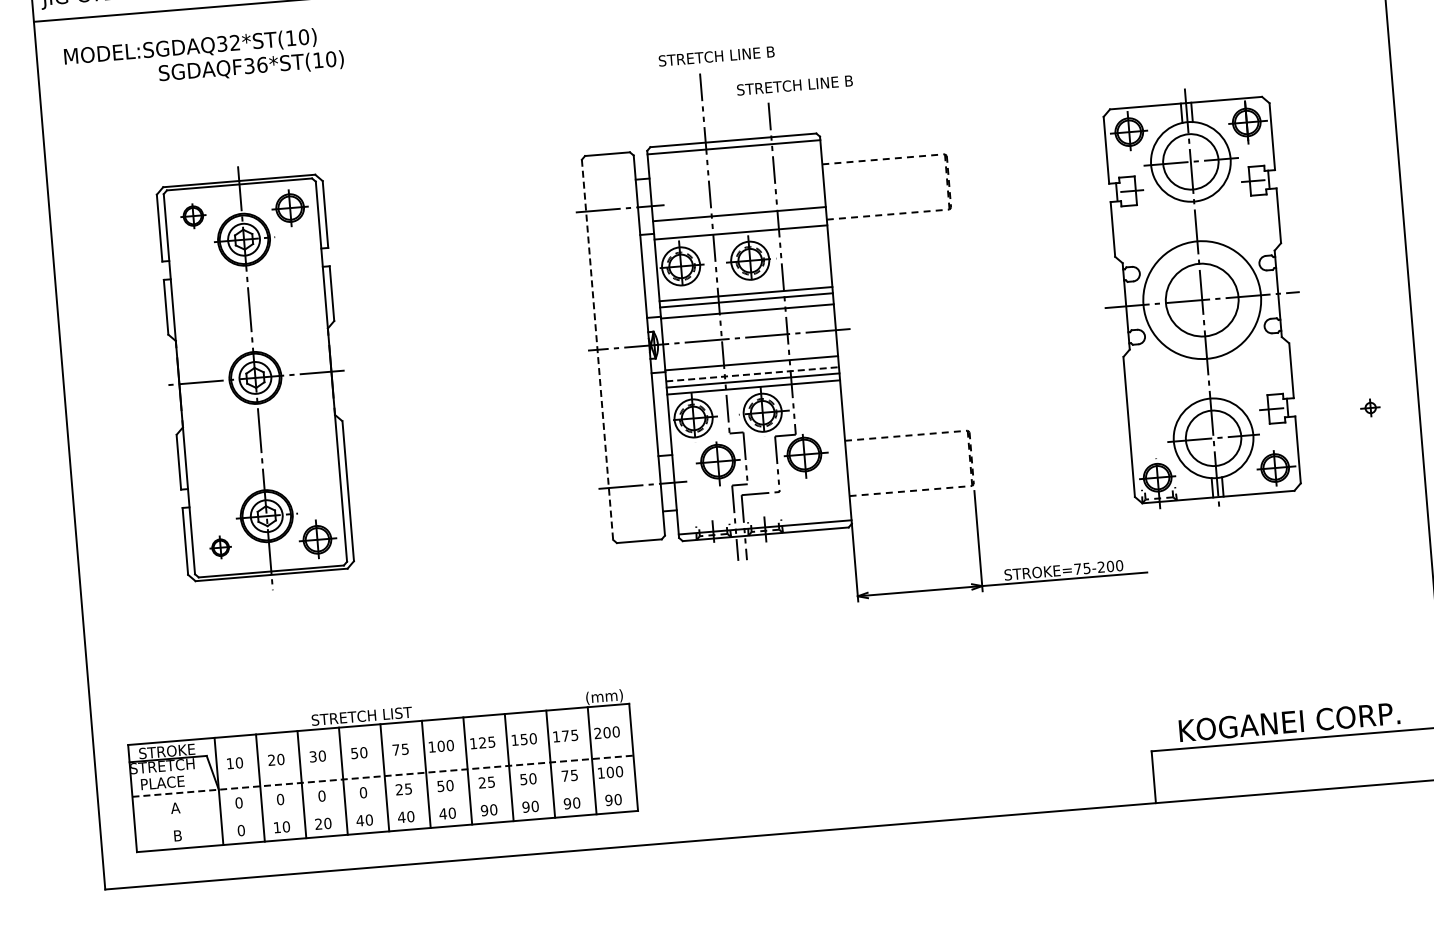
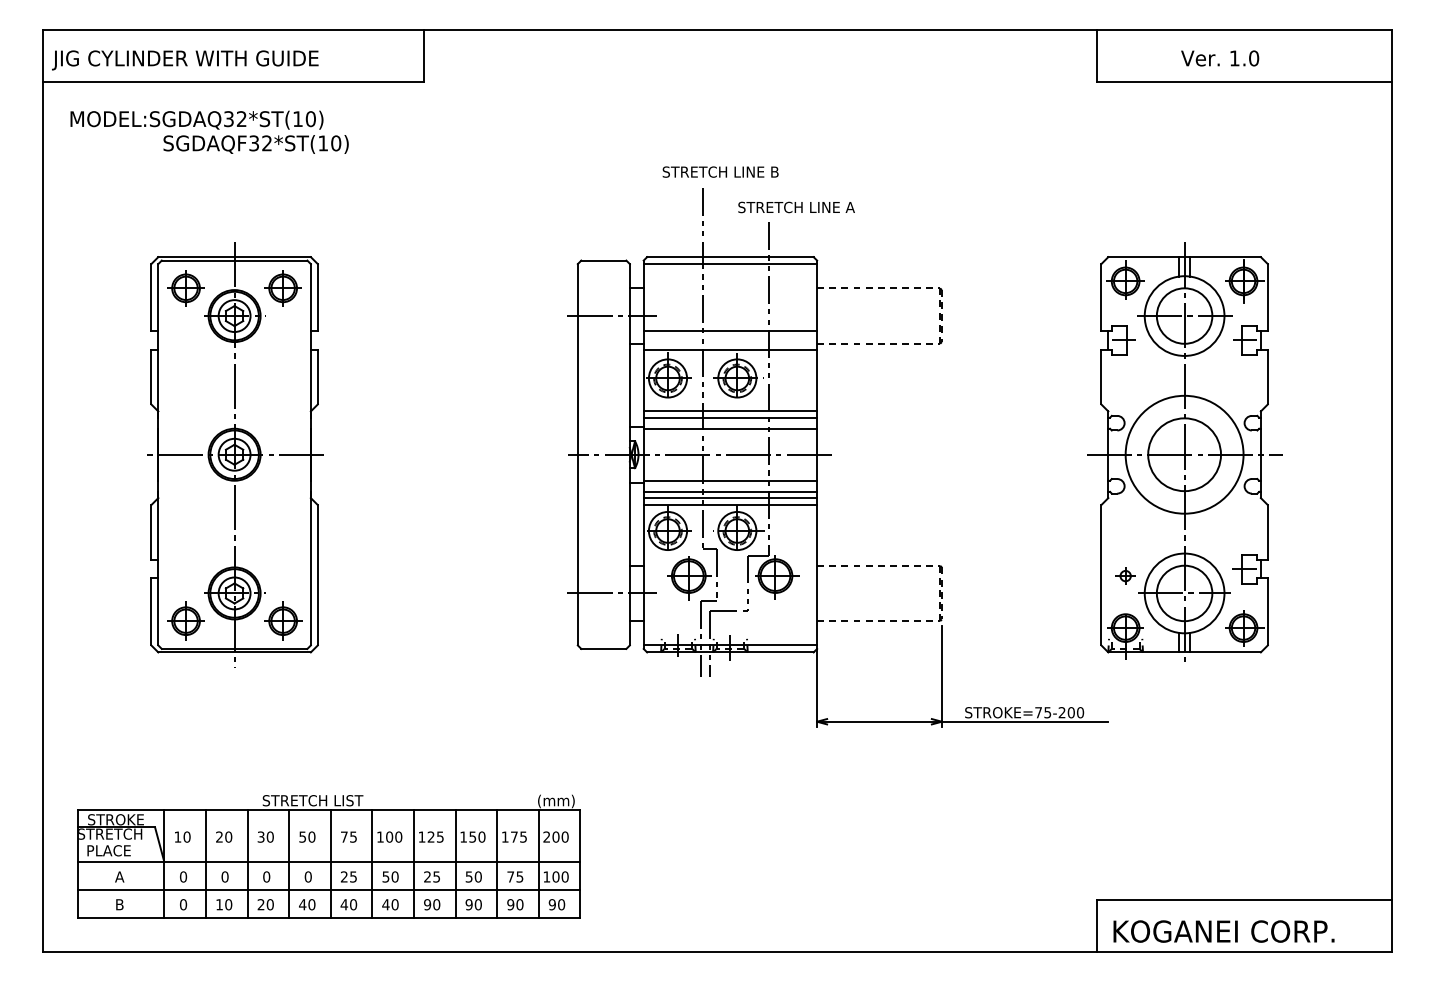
text: (262, 65) -> (267, 143), SGDAQF36*ST(10) -> SGDAQF32*ST(10)
text: (847, 81) -> (849, 207), STRETCH LINE B -> STRETCH LINE A
part: (192, 216) -> (185, 288), size x1.43
line: (597, 349) -> (577, 454), dashed -> solid
line: (752, 373) -> (730, 491), dashed -> solid
part: (1370, 407) -> (1125, 575), moved
part: (220, 547) -> (185, 620), size x1.67
text: (1289, 722) -> (1223, 931), moved
line: (383, 776) -> (329, 862), dashed -> solid
line: (384, 803) -> (328, 889), added

